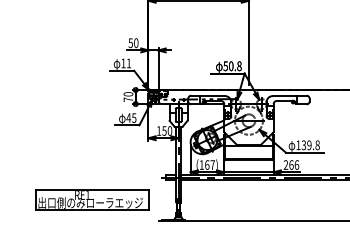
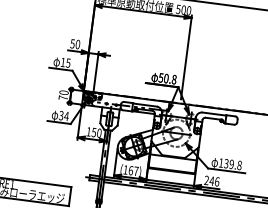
text: (128, 63) -> (67, 63), 11 -> 15
text: (131, 117) -> (64, 115), 45 -> 34
text: (291, 164) -> (212, 180), 266 -> 246

